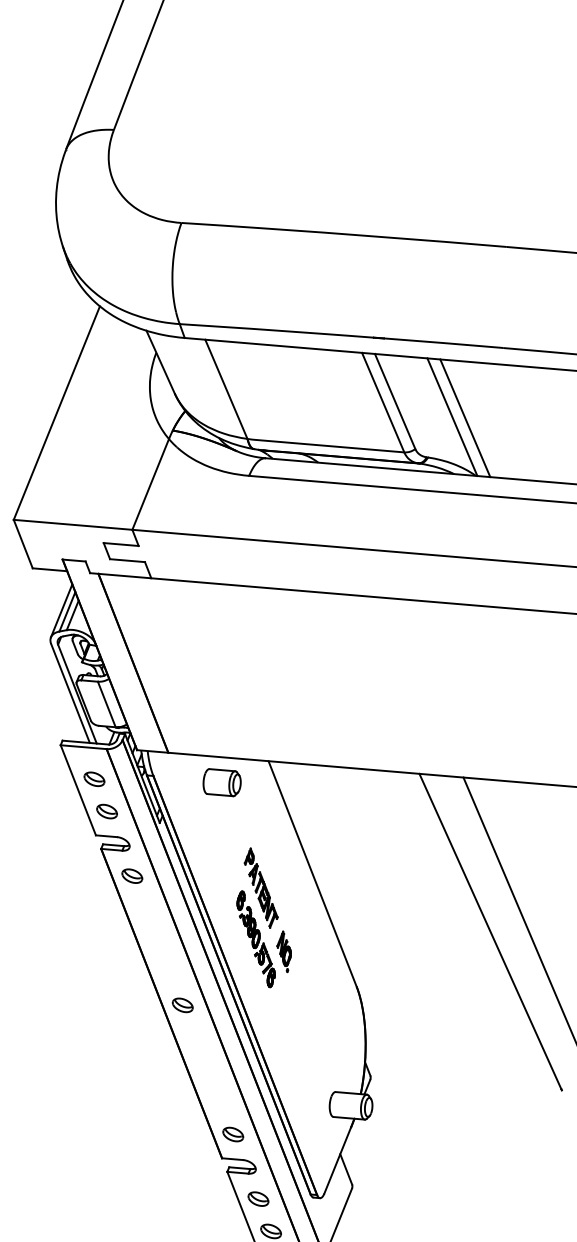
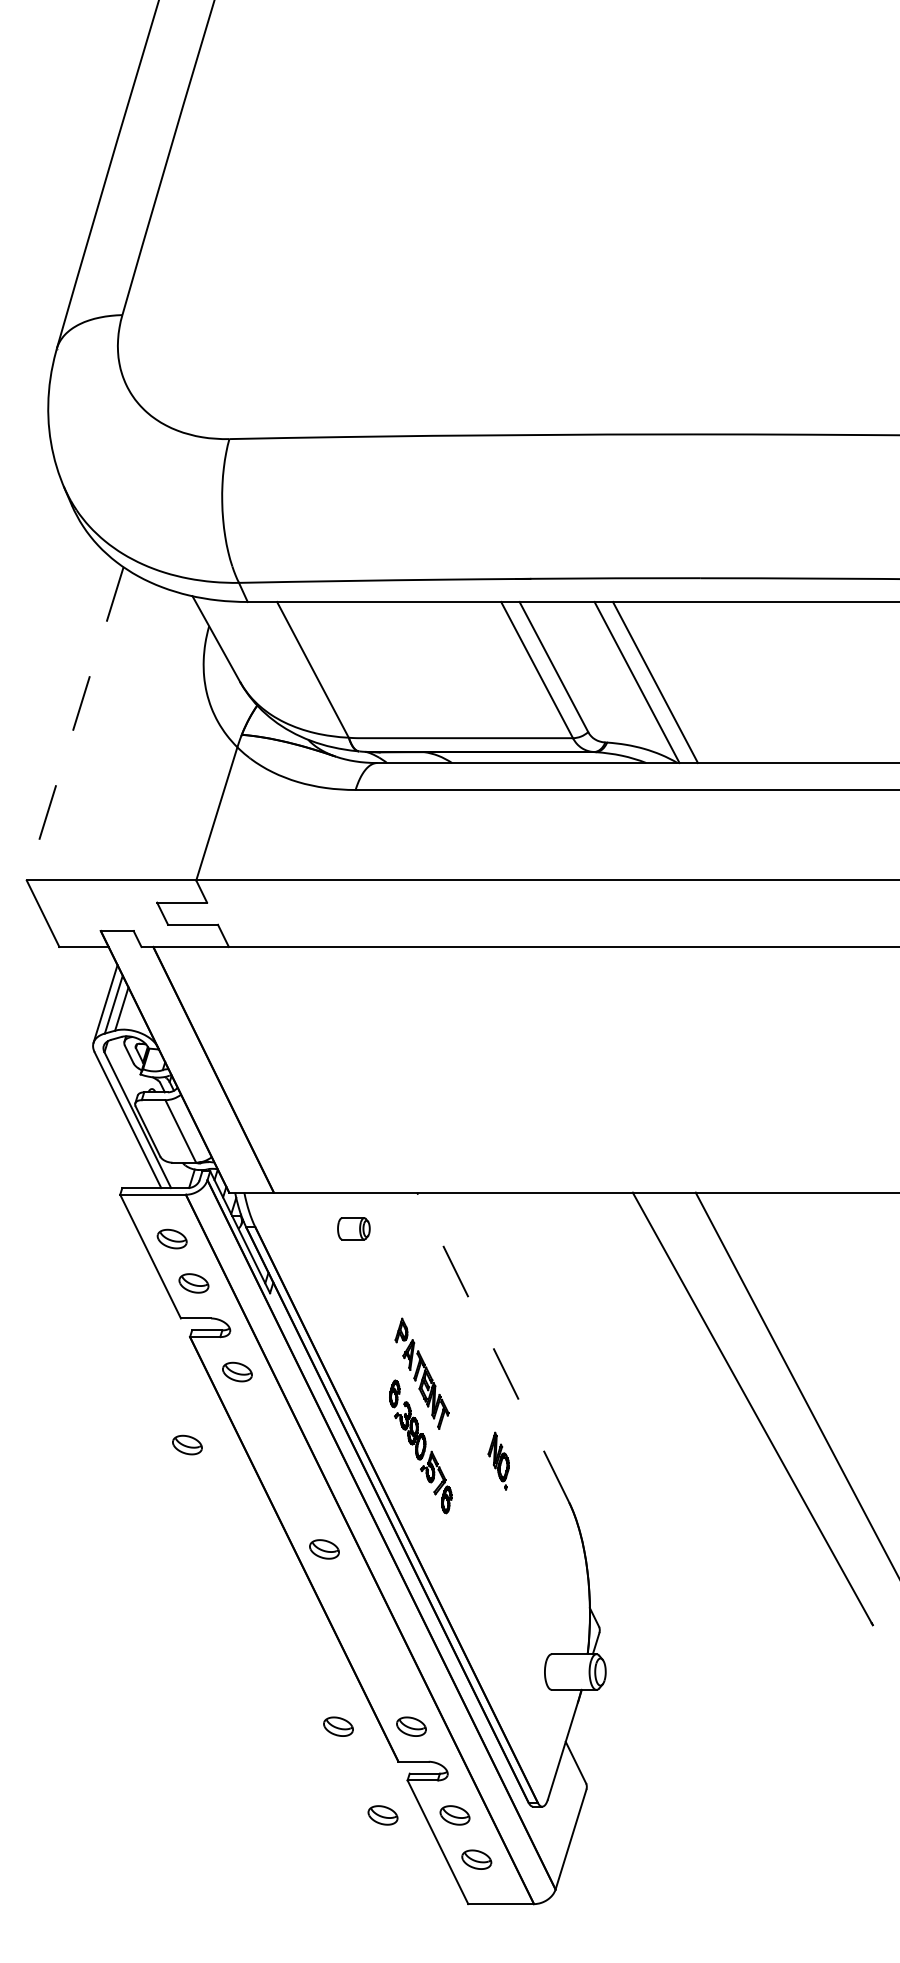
line: (57, 412) -> (75, 723), solid -> dashed
part: (221, 782) -> (353, 1228), size x0.6
line: (312, 873) -> (492, 1346), solid -> dashed
part: (93, 923) -> (187, 1444), added
part: (283, 951) -> (498, 1460), moved
part: (182, 1130) -> (338, 1726), added
part: (207, 1194) -> (382, 1815), added

